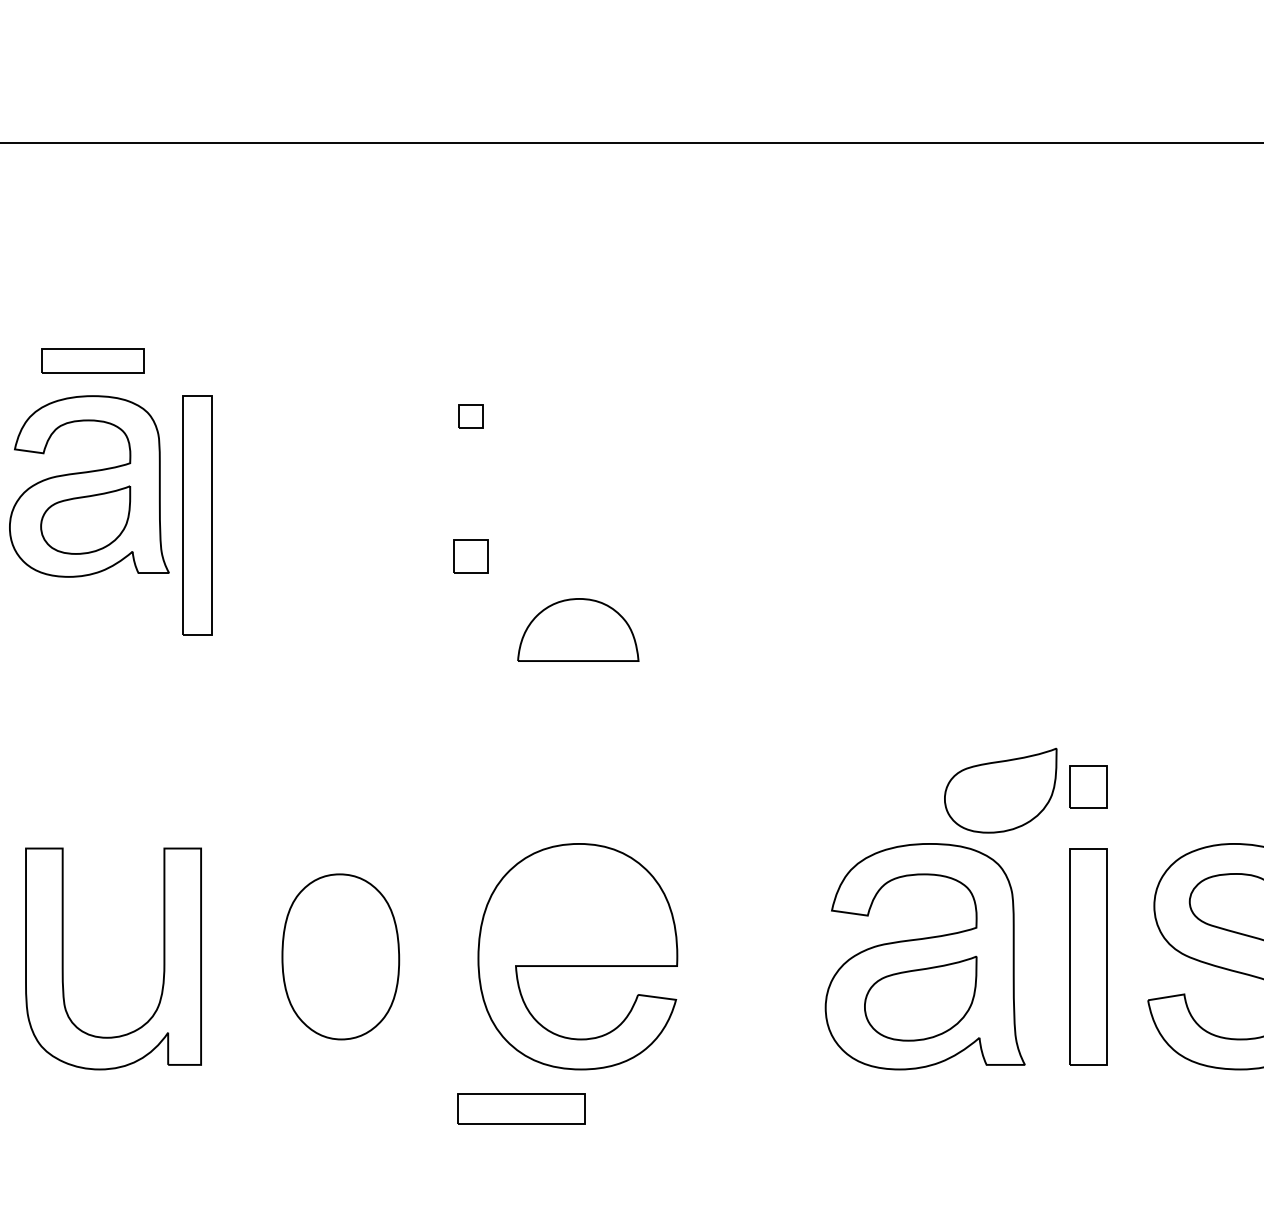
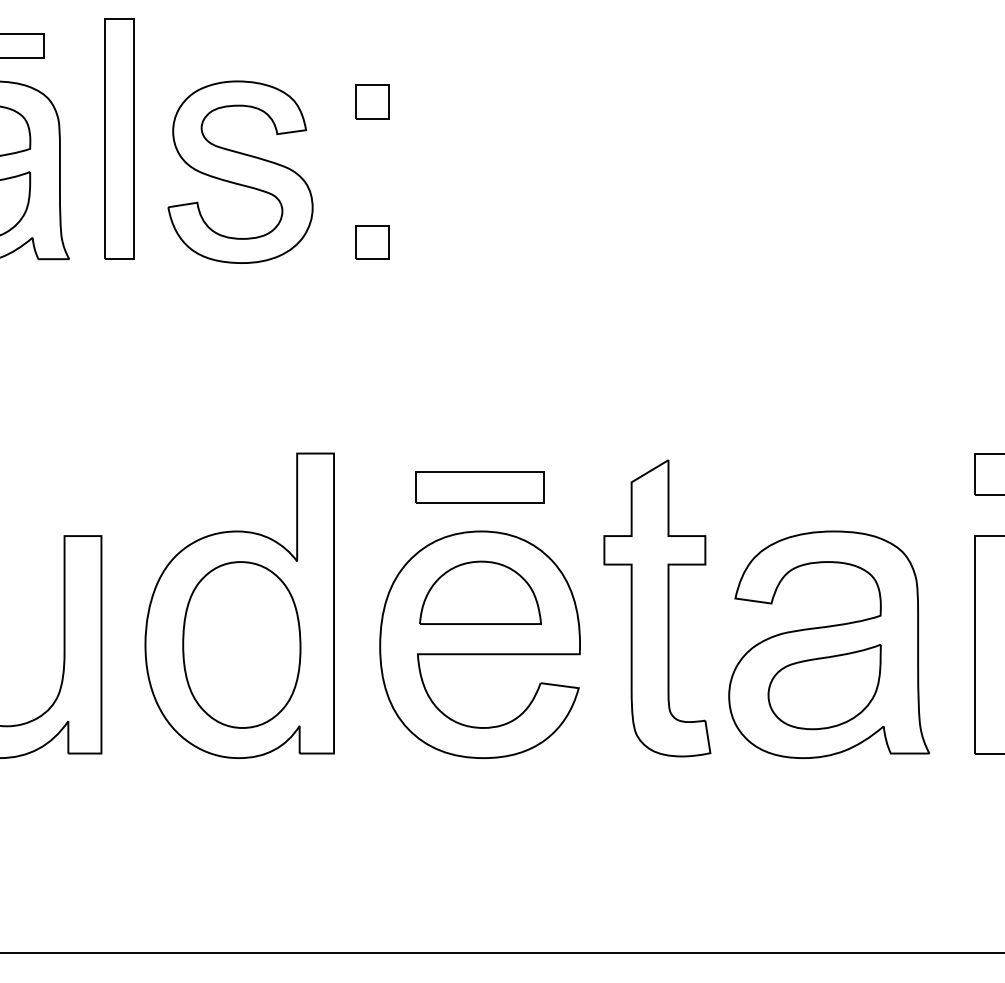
part: (470, 416) -> (372, 101), size x1.43
part: (339, 486) -> (240, 172), added
part: (197, 515) -> (119, 139), moved
part: (578, 629) -> (480, 592), moved
part: (1000, 790) -> (904, 477), removed
part: (338, 917) -> (239, 605), added
part: (753, 920) -> (656, 608), added
part: (521, 1108) -> (479, 486), moved

